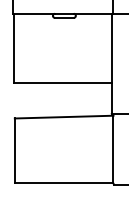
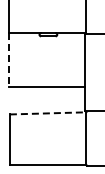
line: (14, 47) -> (9, 59), solid -> dashed
line: (64, 117) -> (48, 113), solid -> dashed

